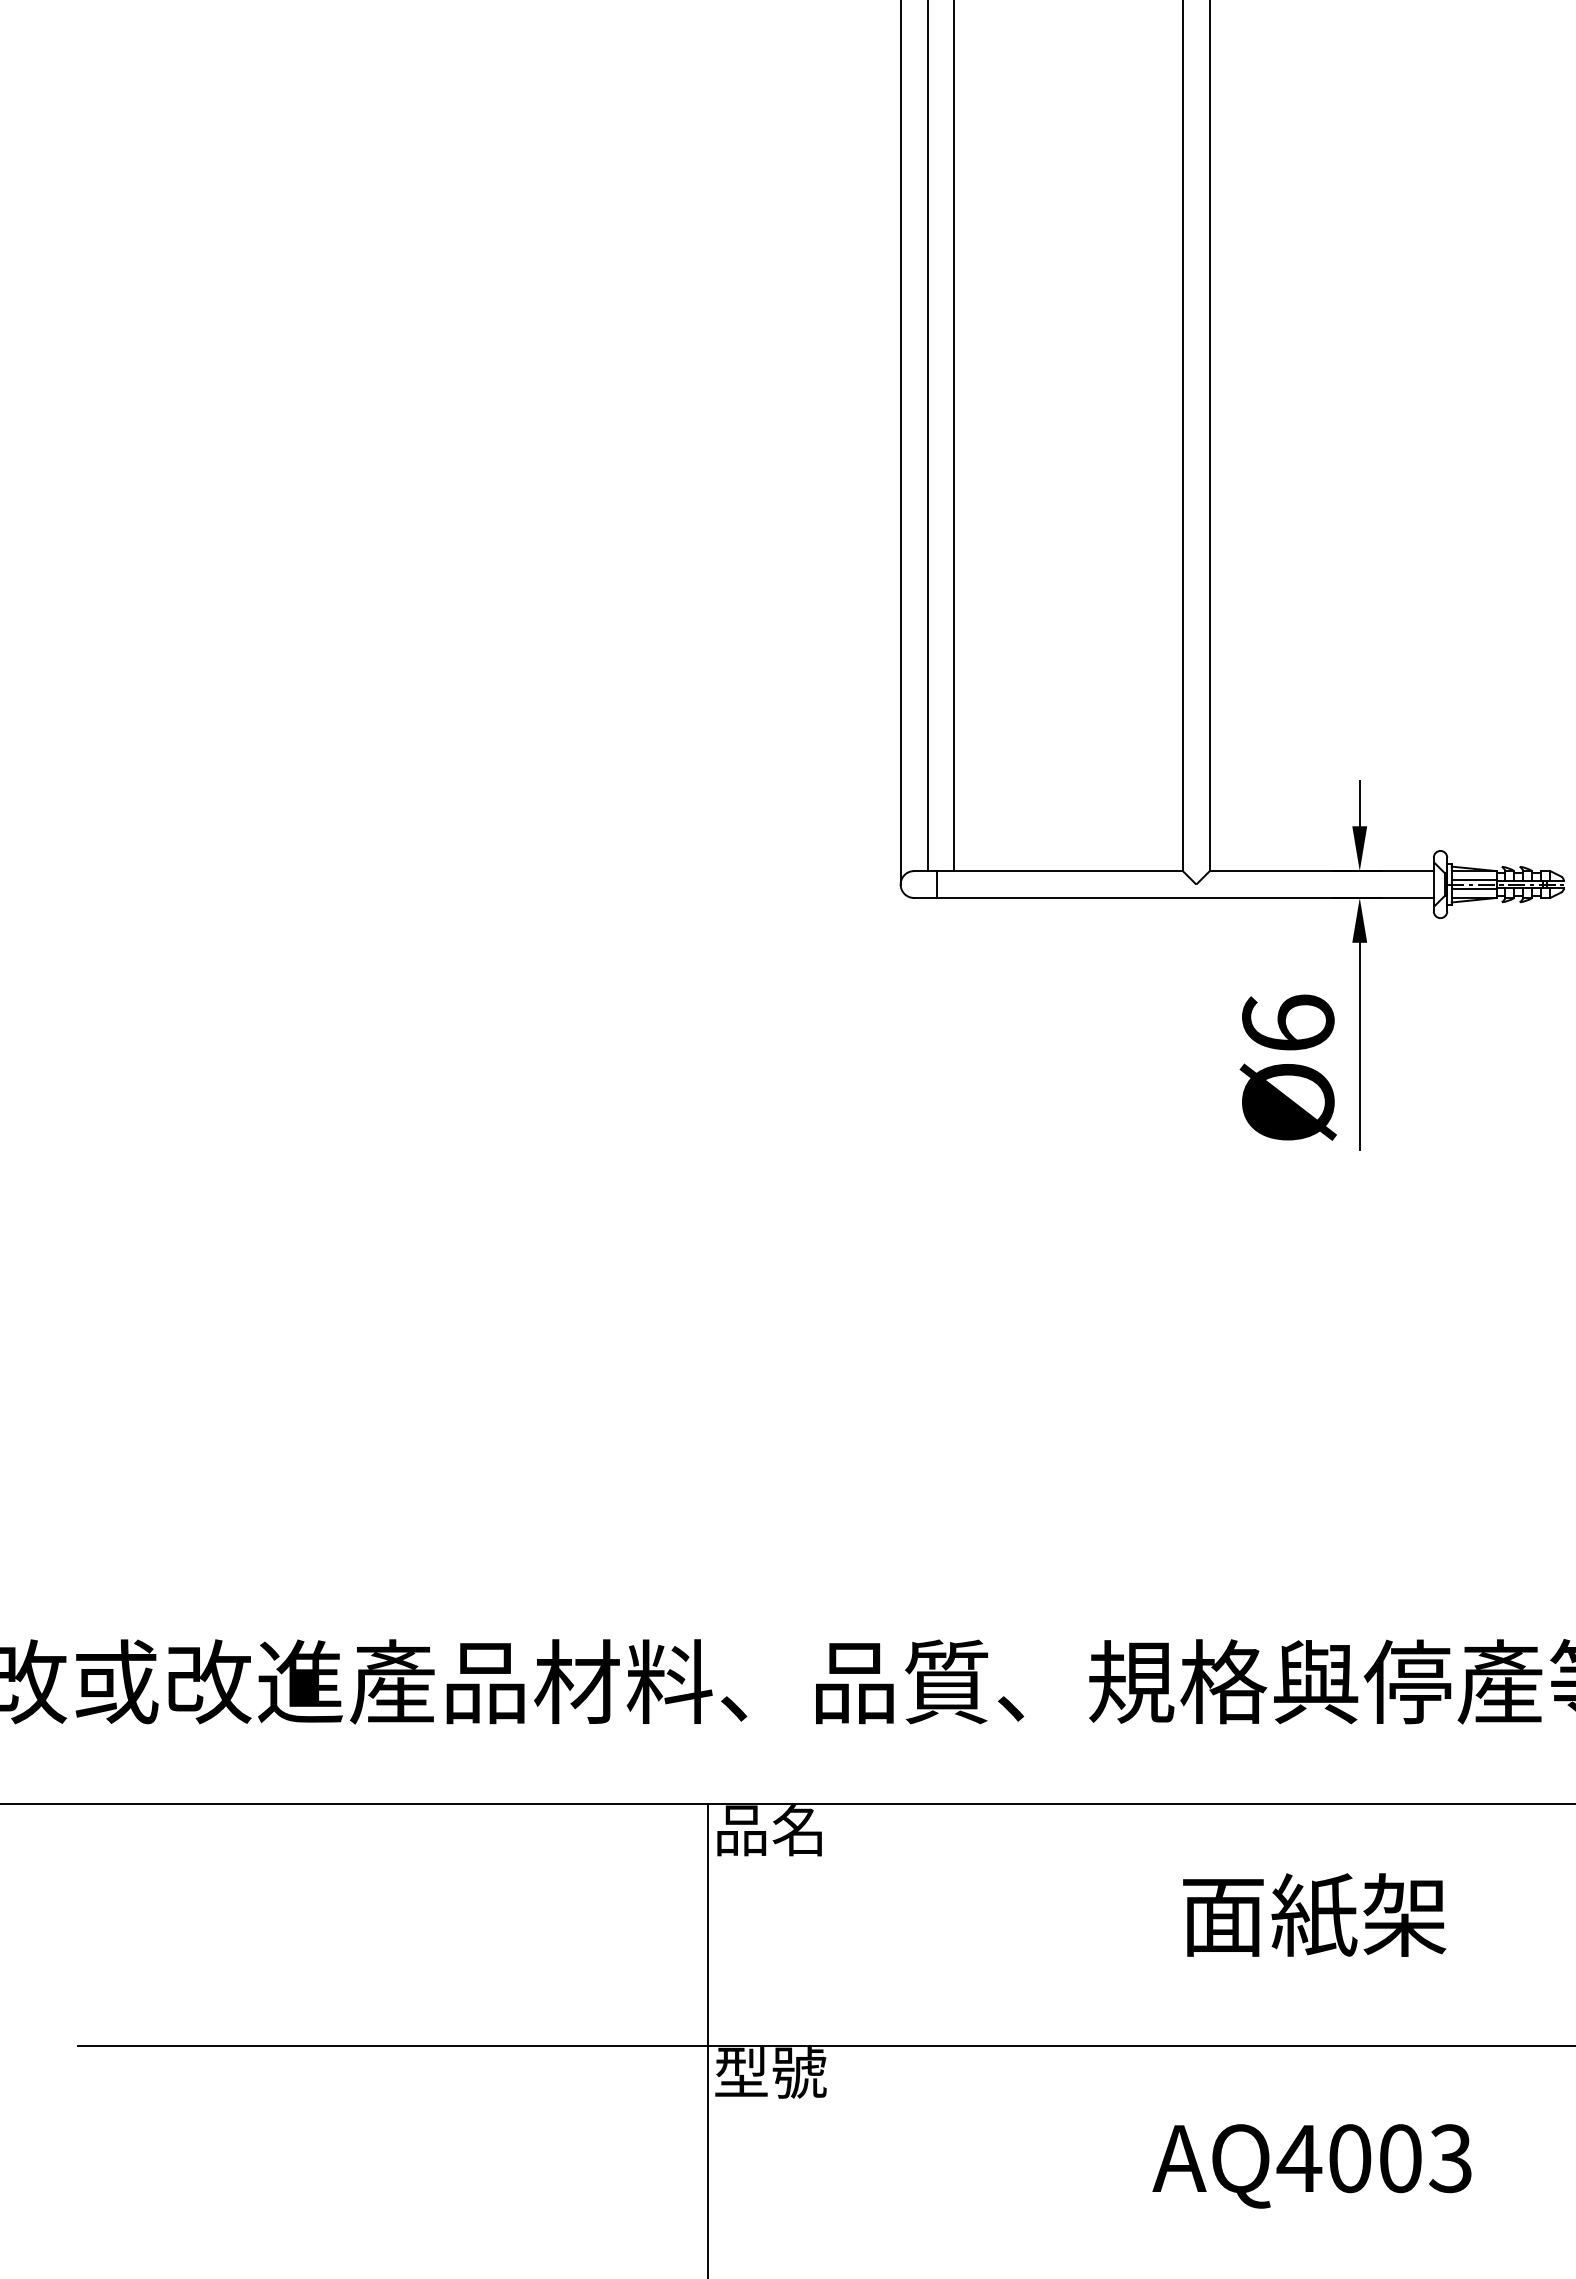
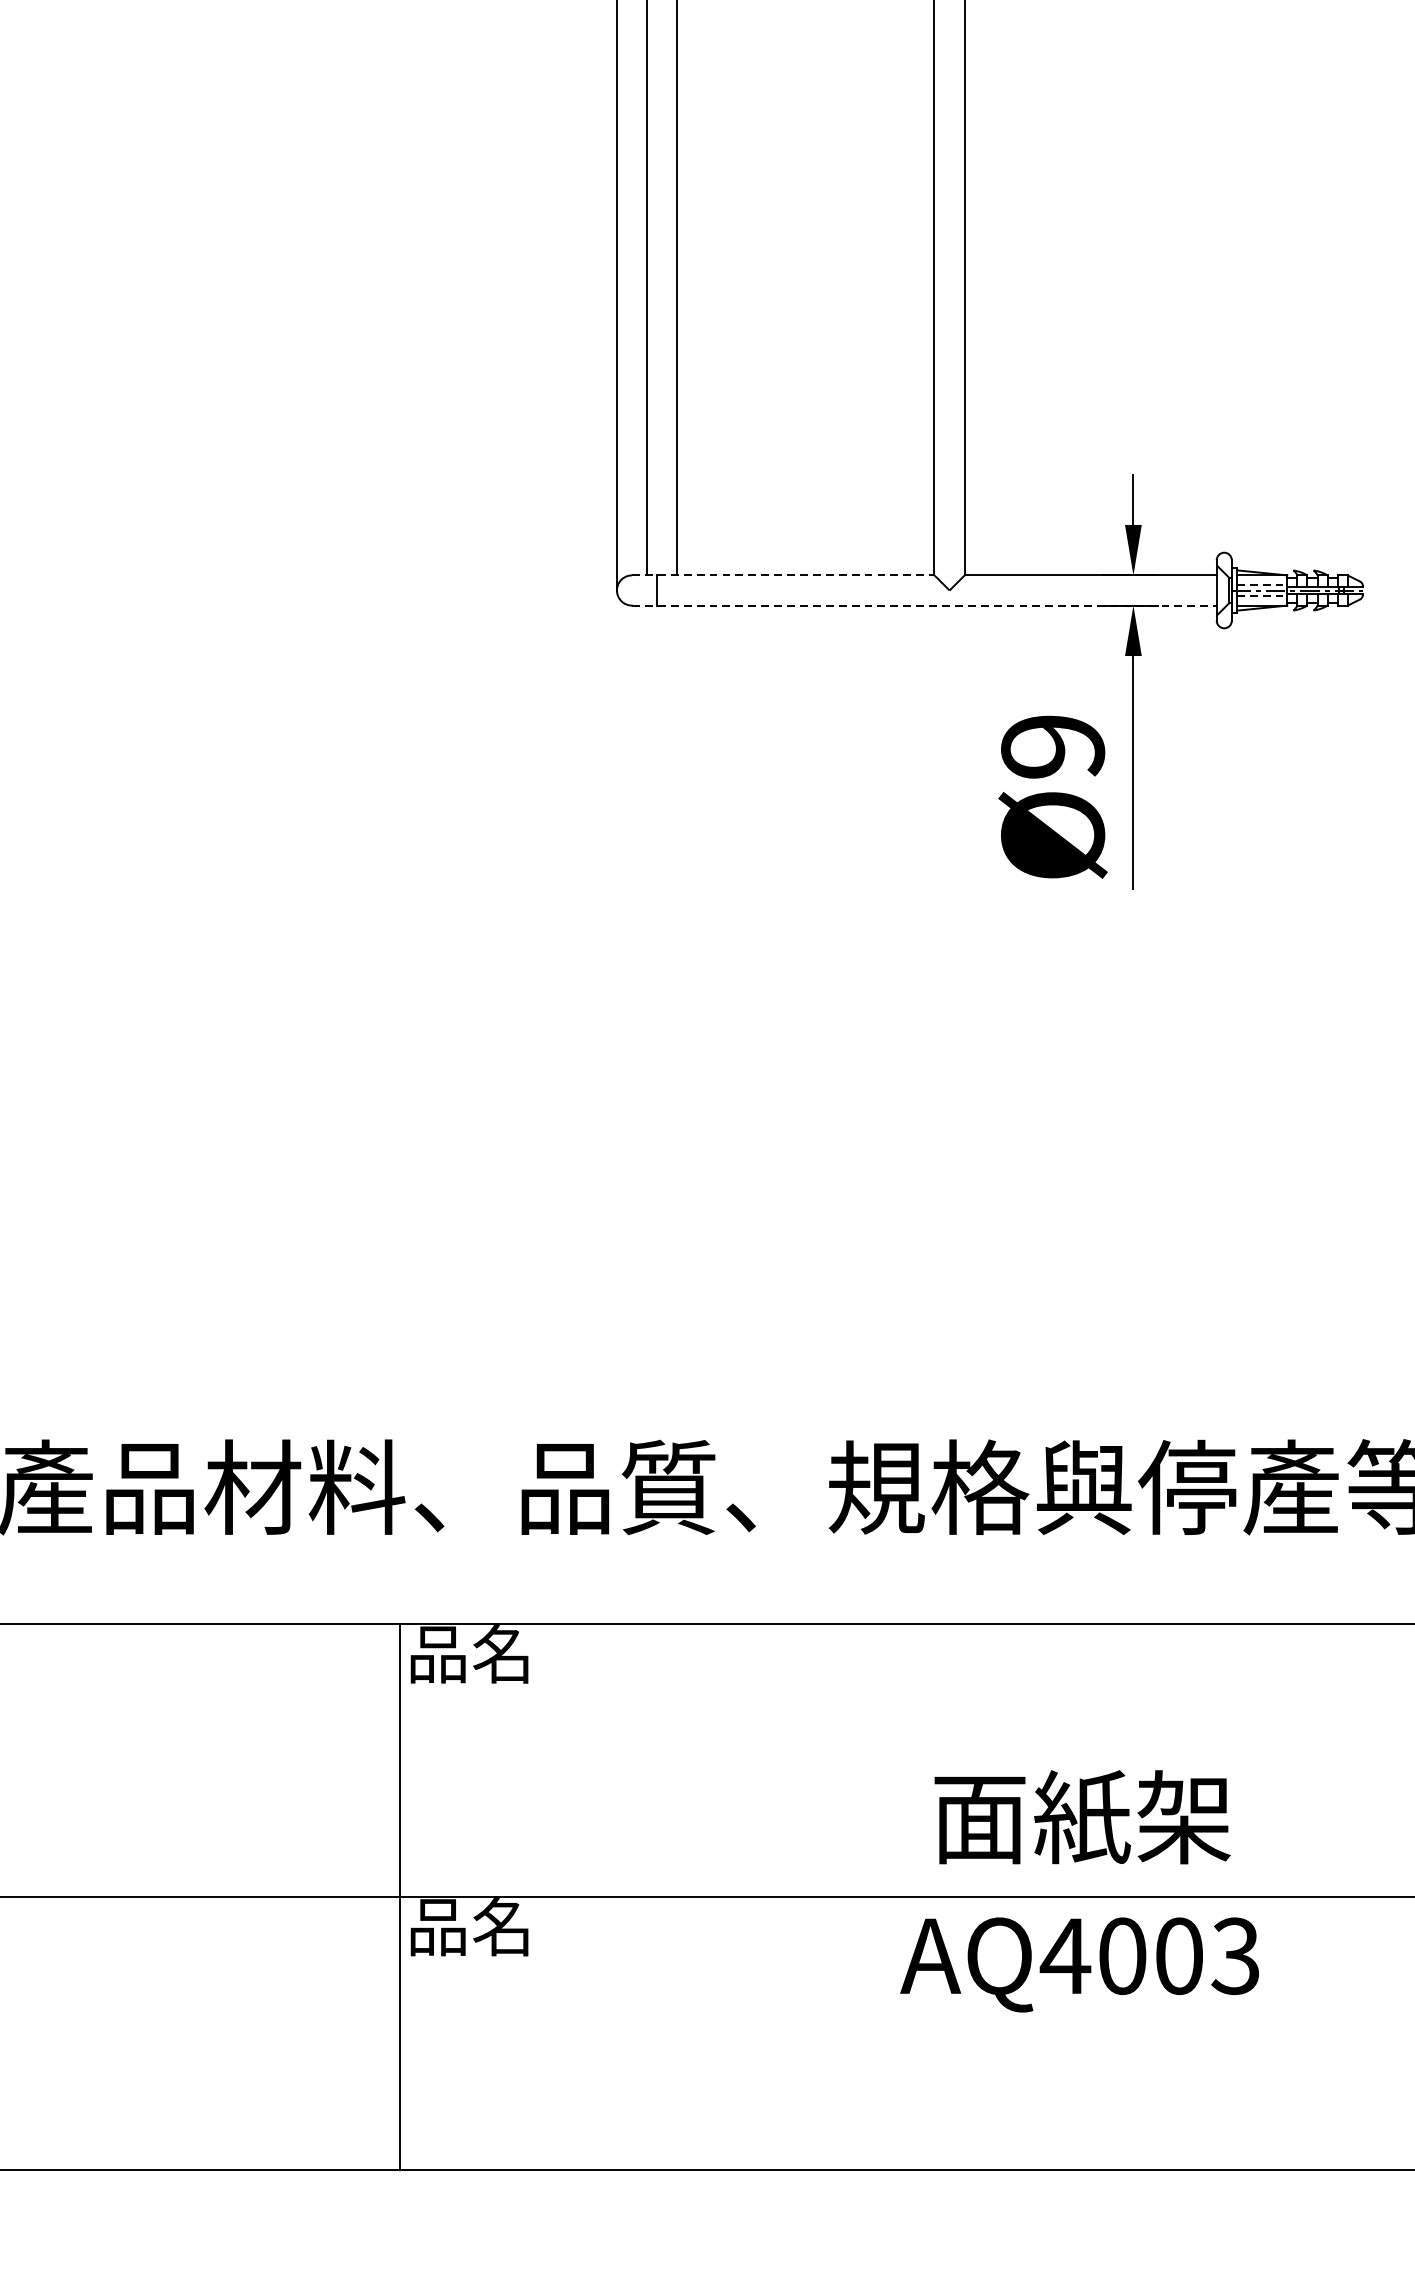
line: (1049, 871) -> (784, 575), solid -> dashed
line: (1474, 880) -> (1262, 585), solid -> dashed
line: (1474, 889) -> (1262, 596), solid -> dashed
line: (1173, 898) -> (923, 606), solid -> dashed
text: (1288, 1022) -> (1053, 745), Ø6 -> Ø9
text: (1314, 1914) -> (1082, 1816), moved
text: (770, 2072) -> (470, 1926), 型號 -> 品名
text: (1311, 2166) -> (1079, 1965), moved

